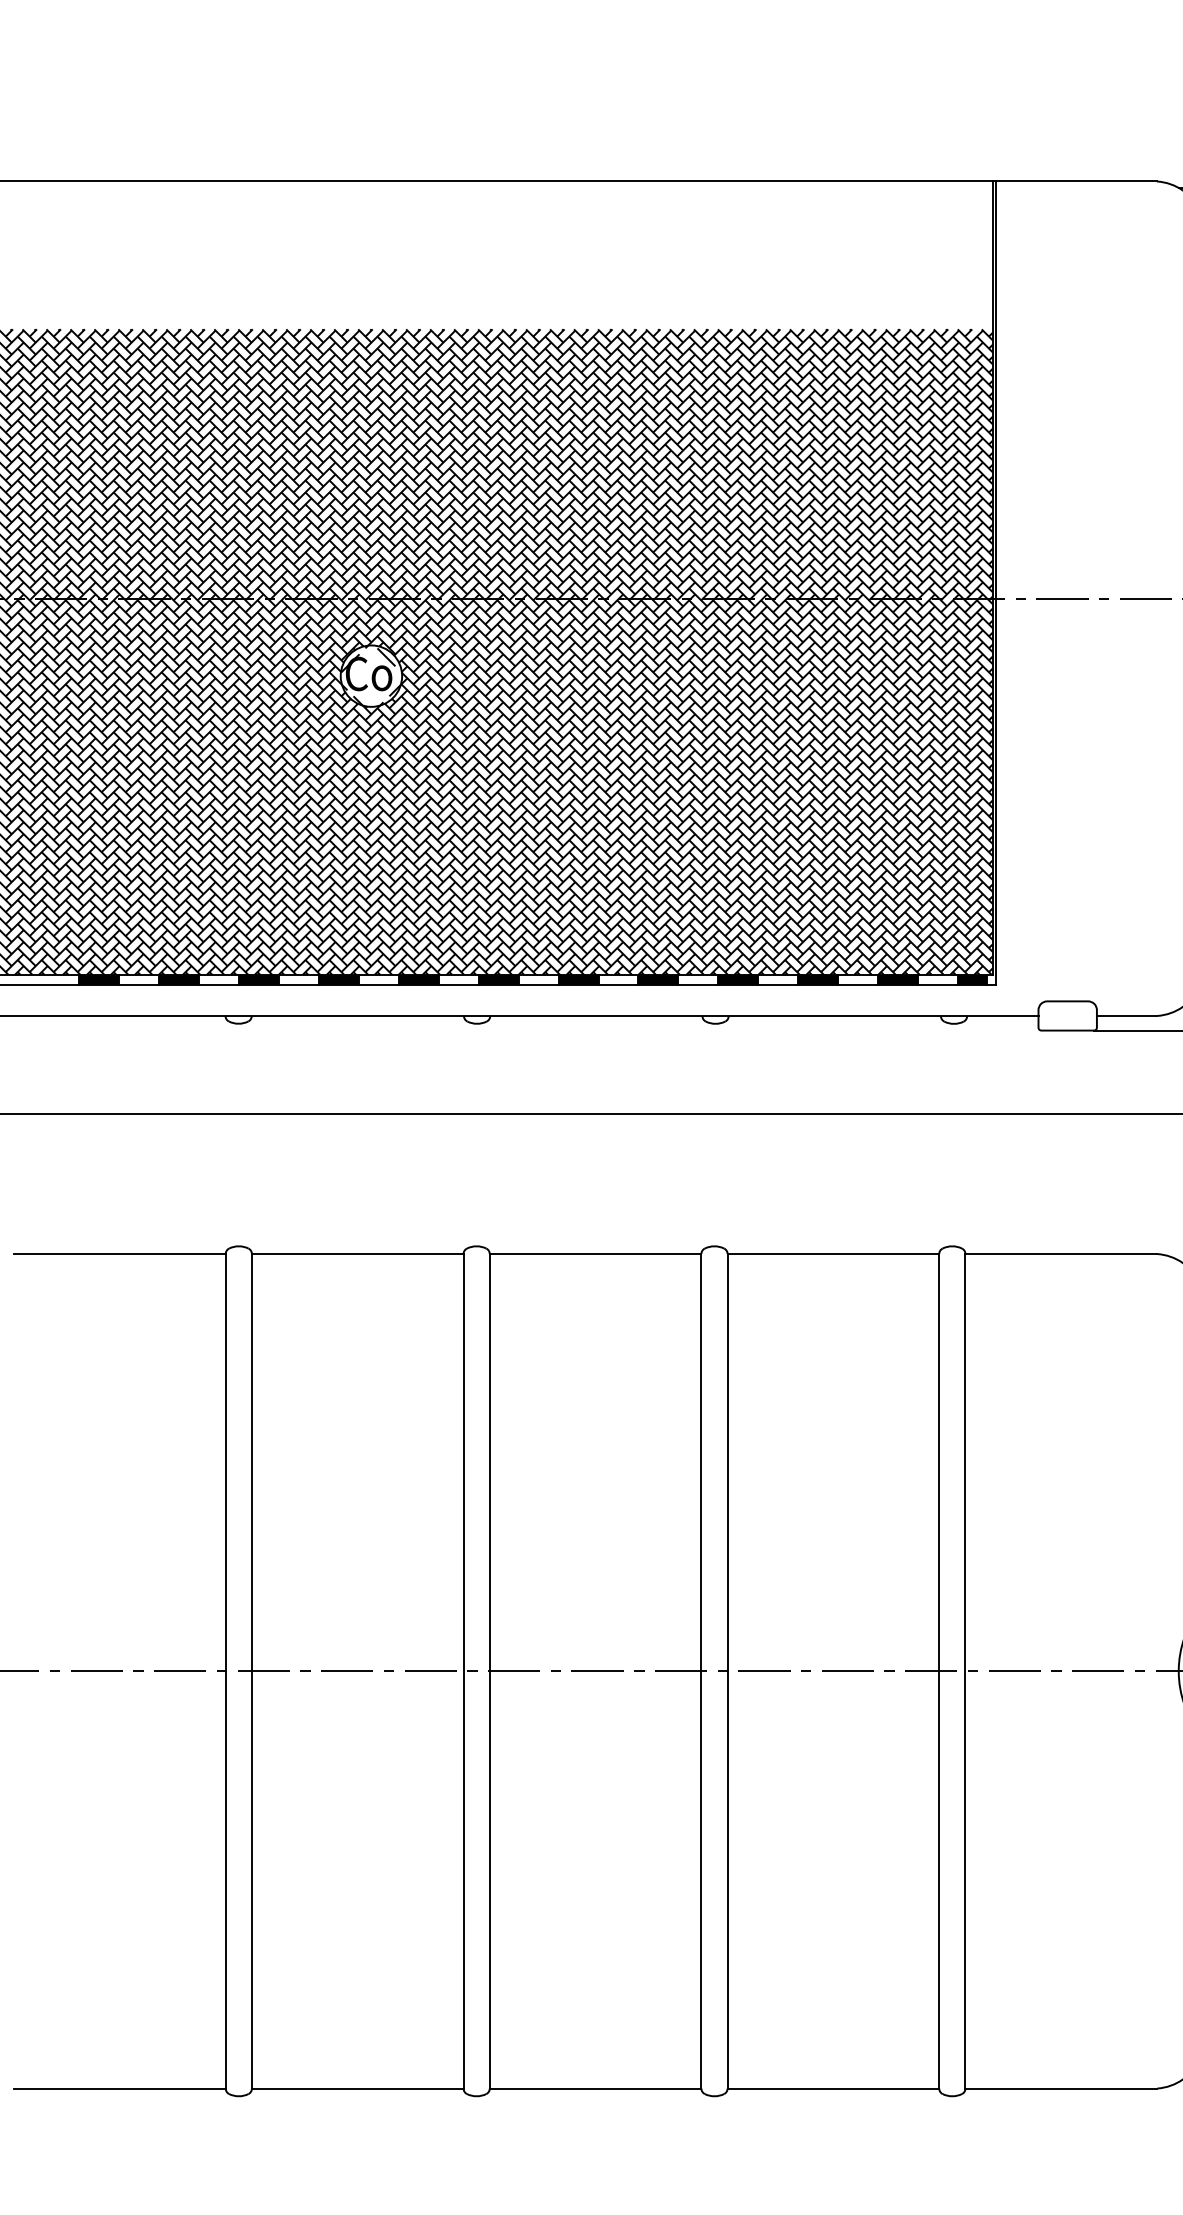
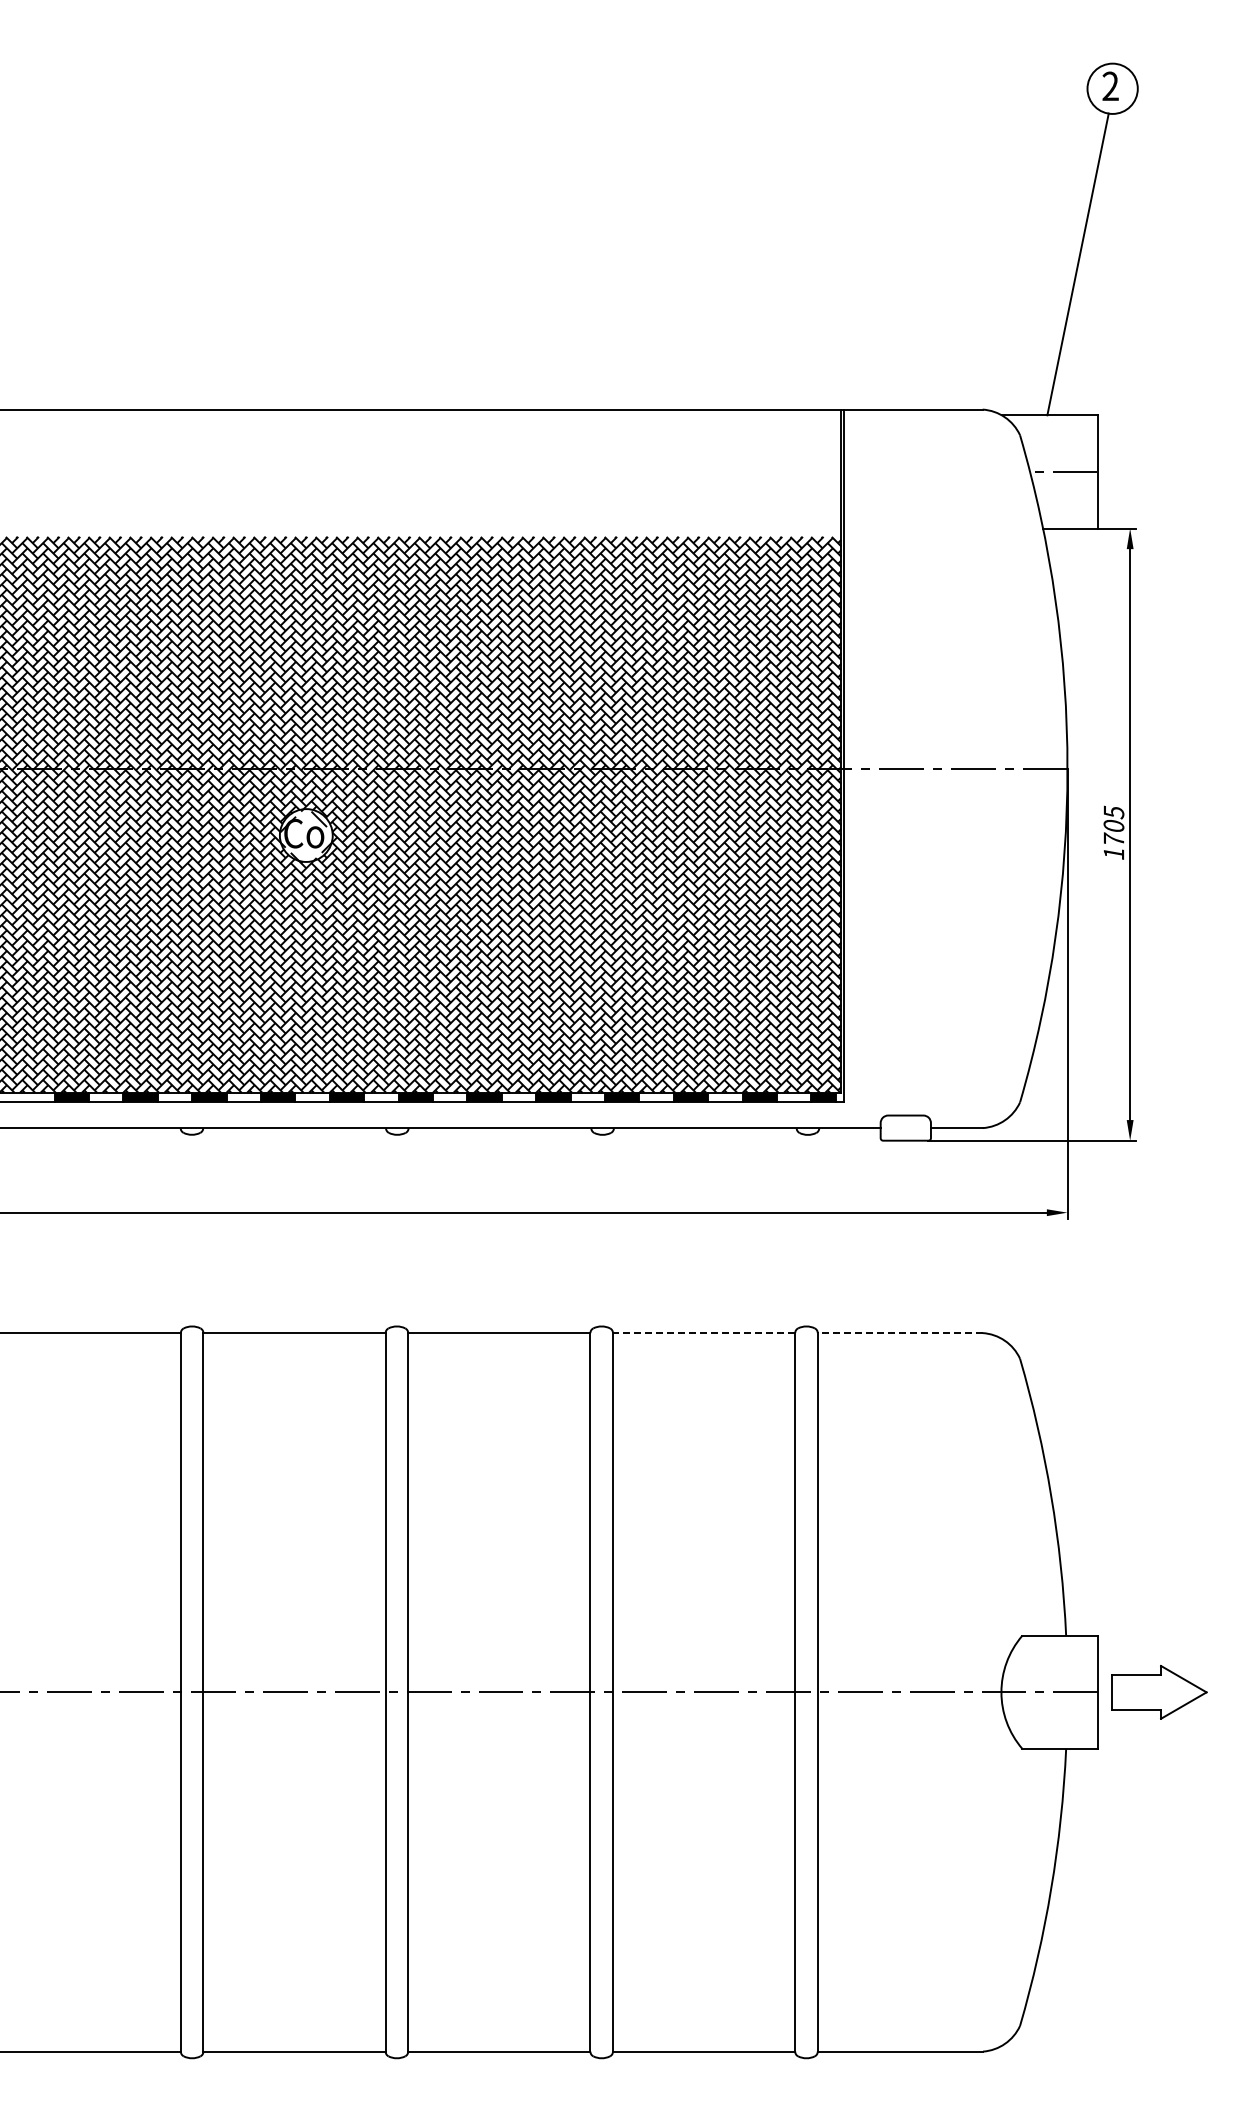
line: (832, 1254) -> (703, 1333), solid -> dashed
line: (1060, 1254) -> (899, 1333), solid -> dashed

